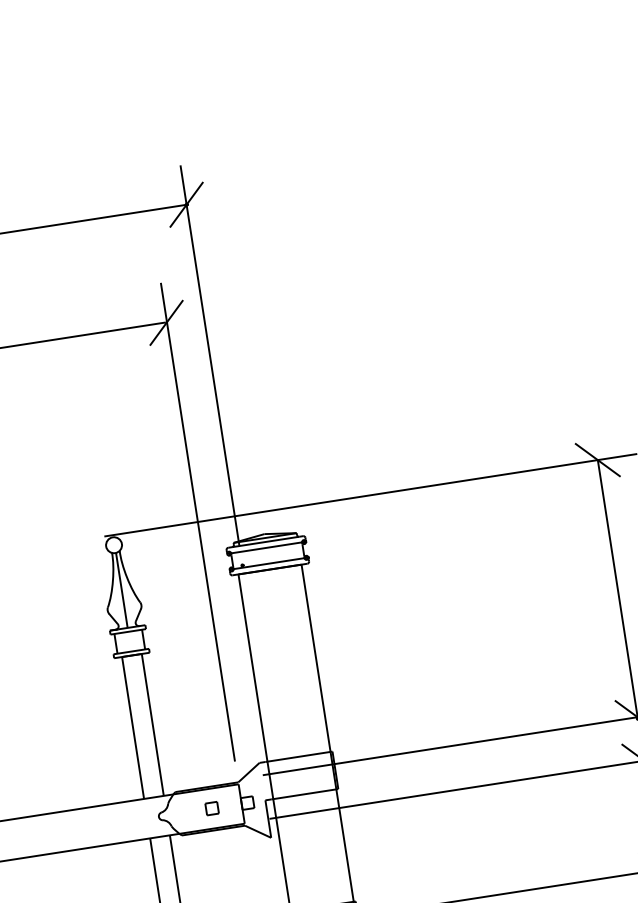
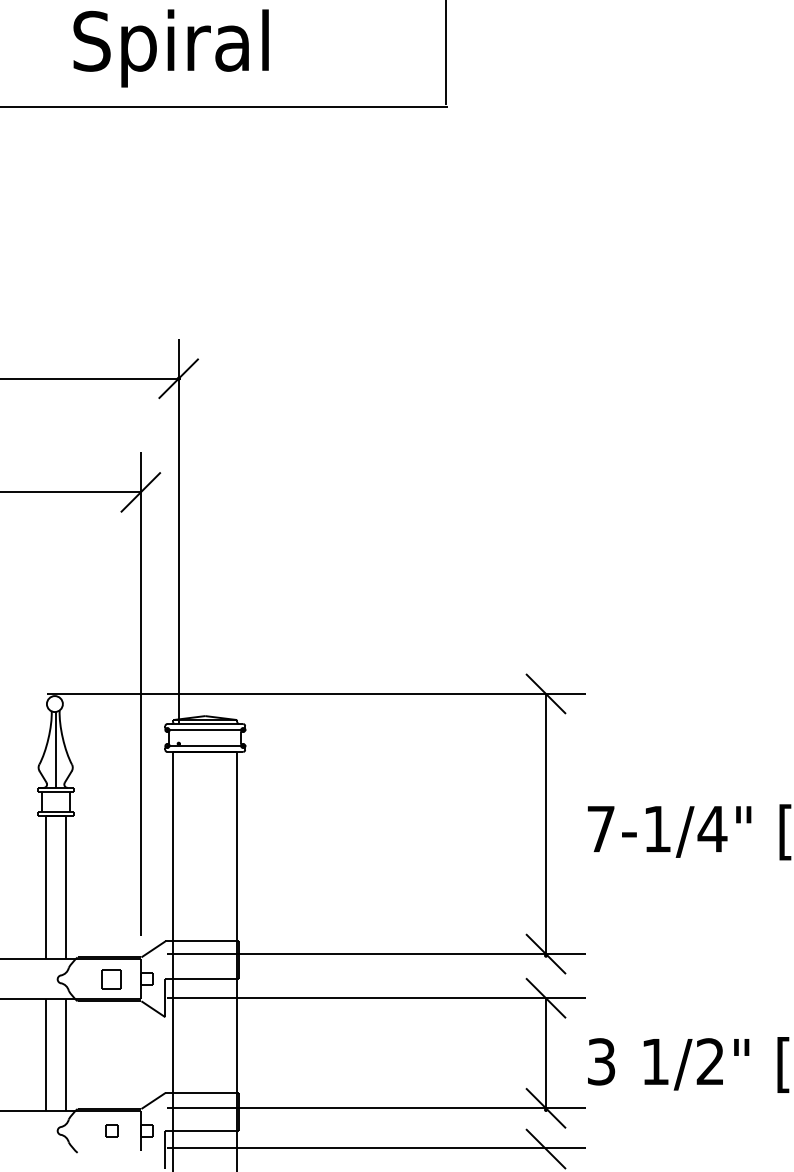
part: (211, 807) -> (111, 978), size x1.6

